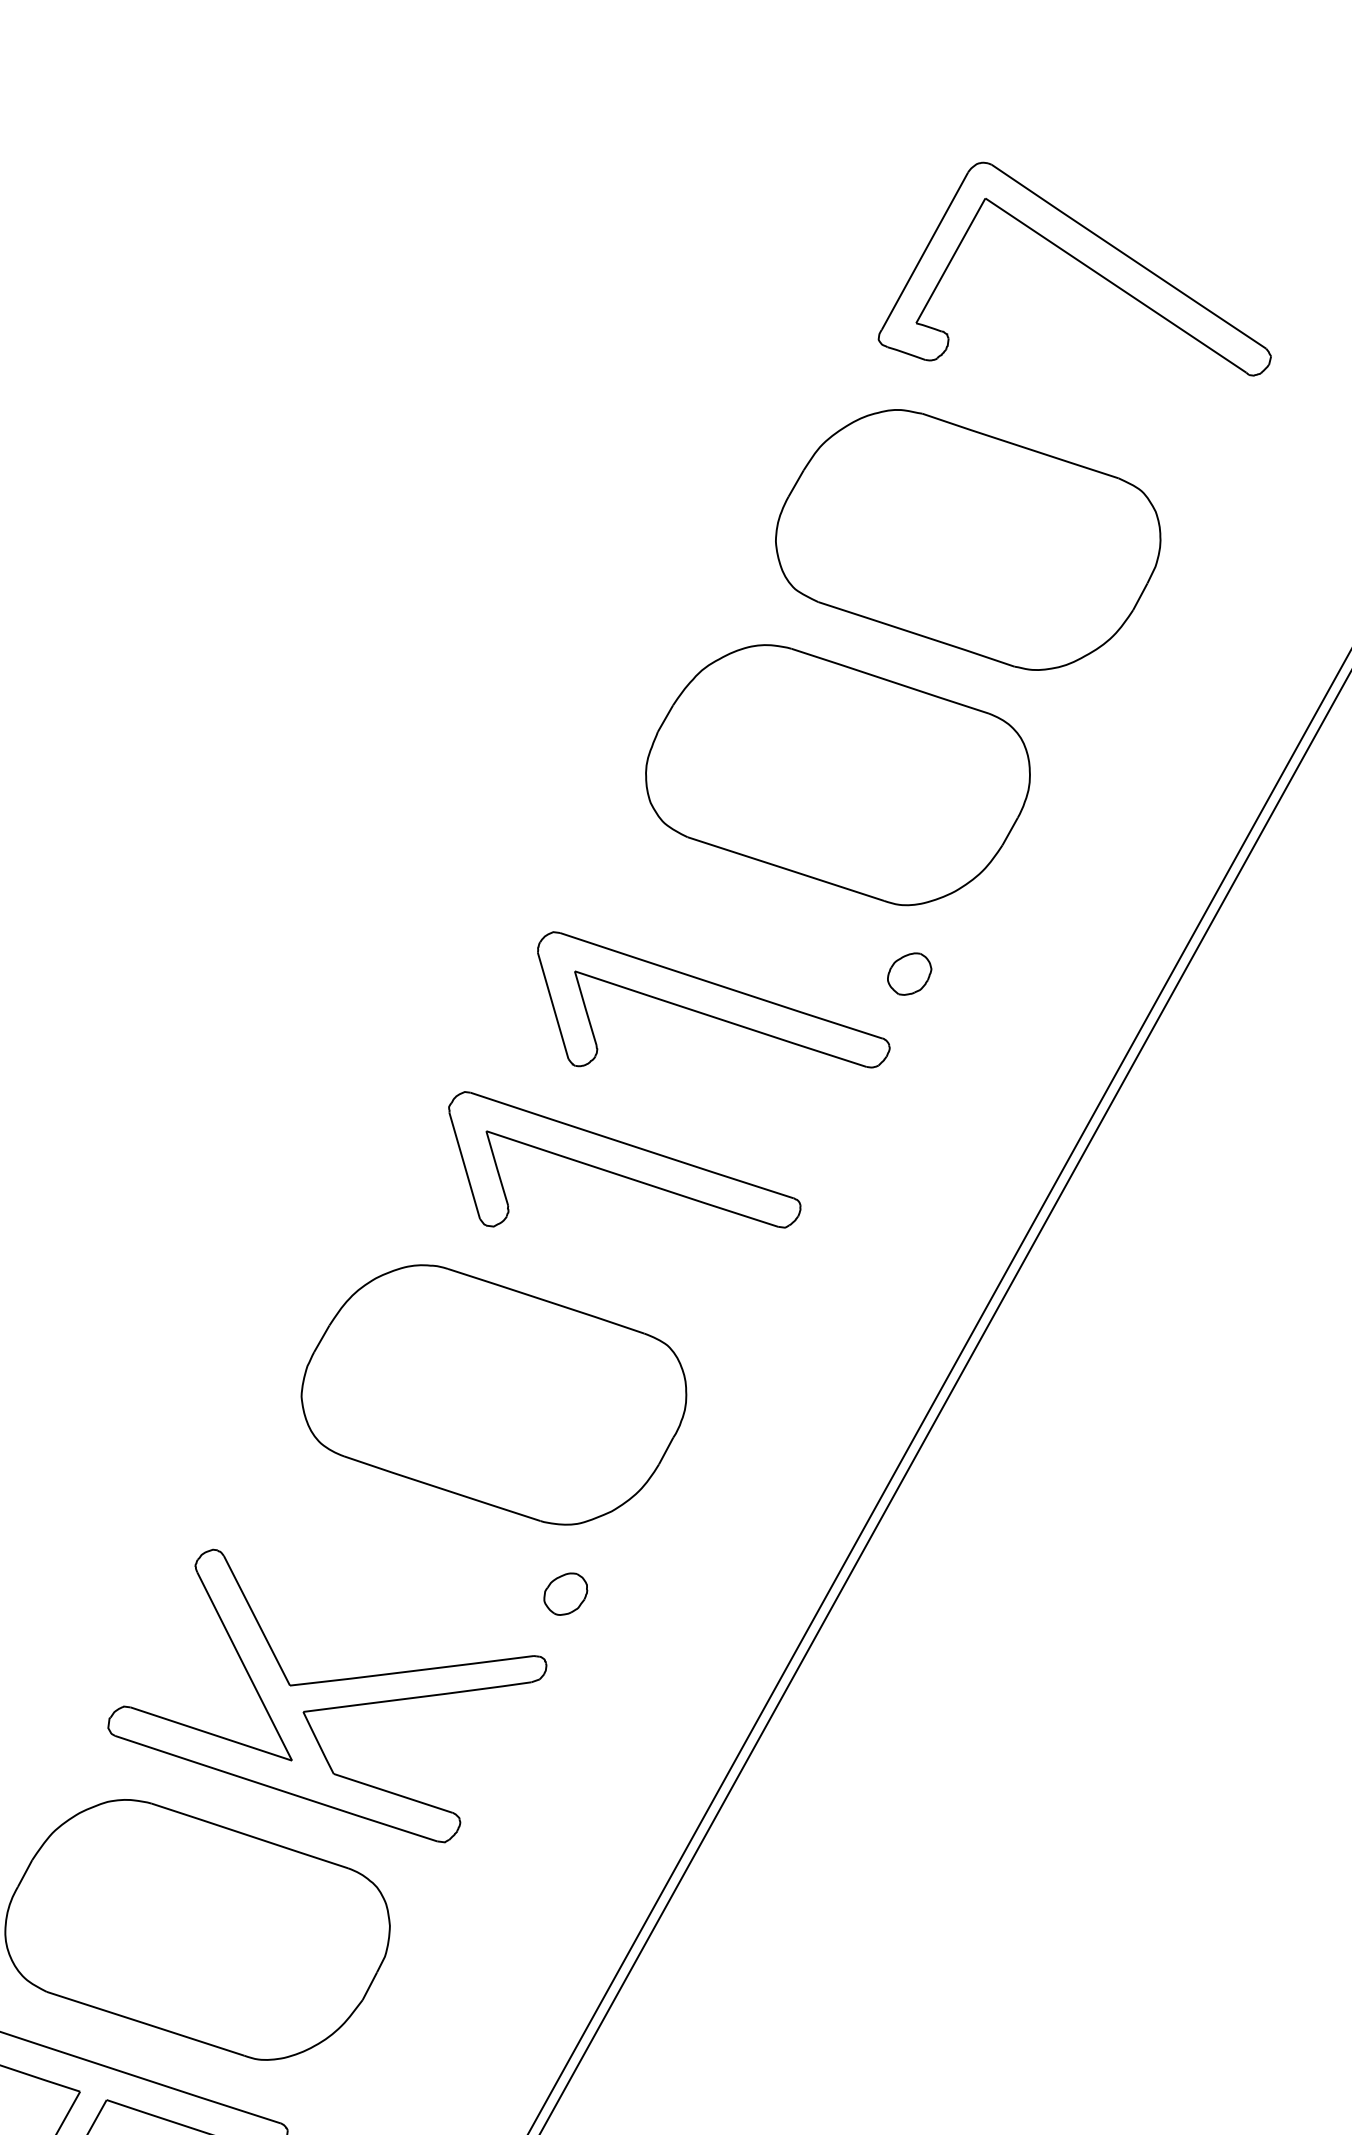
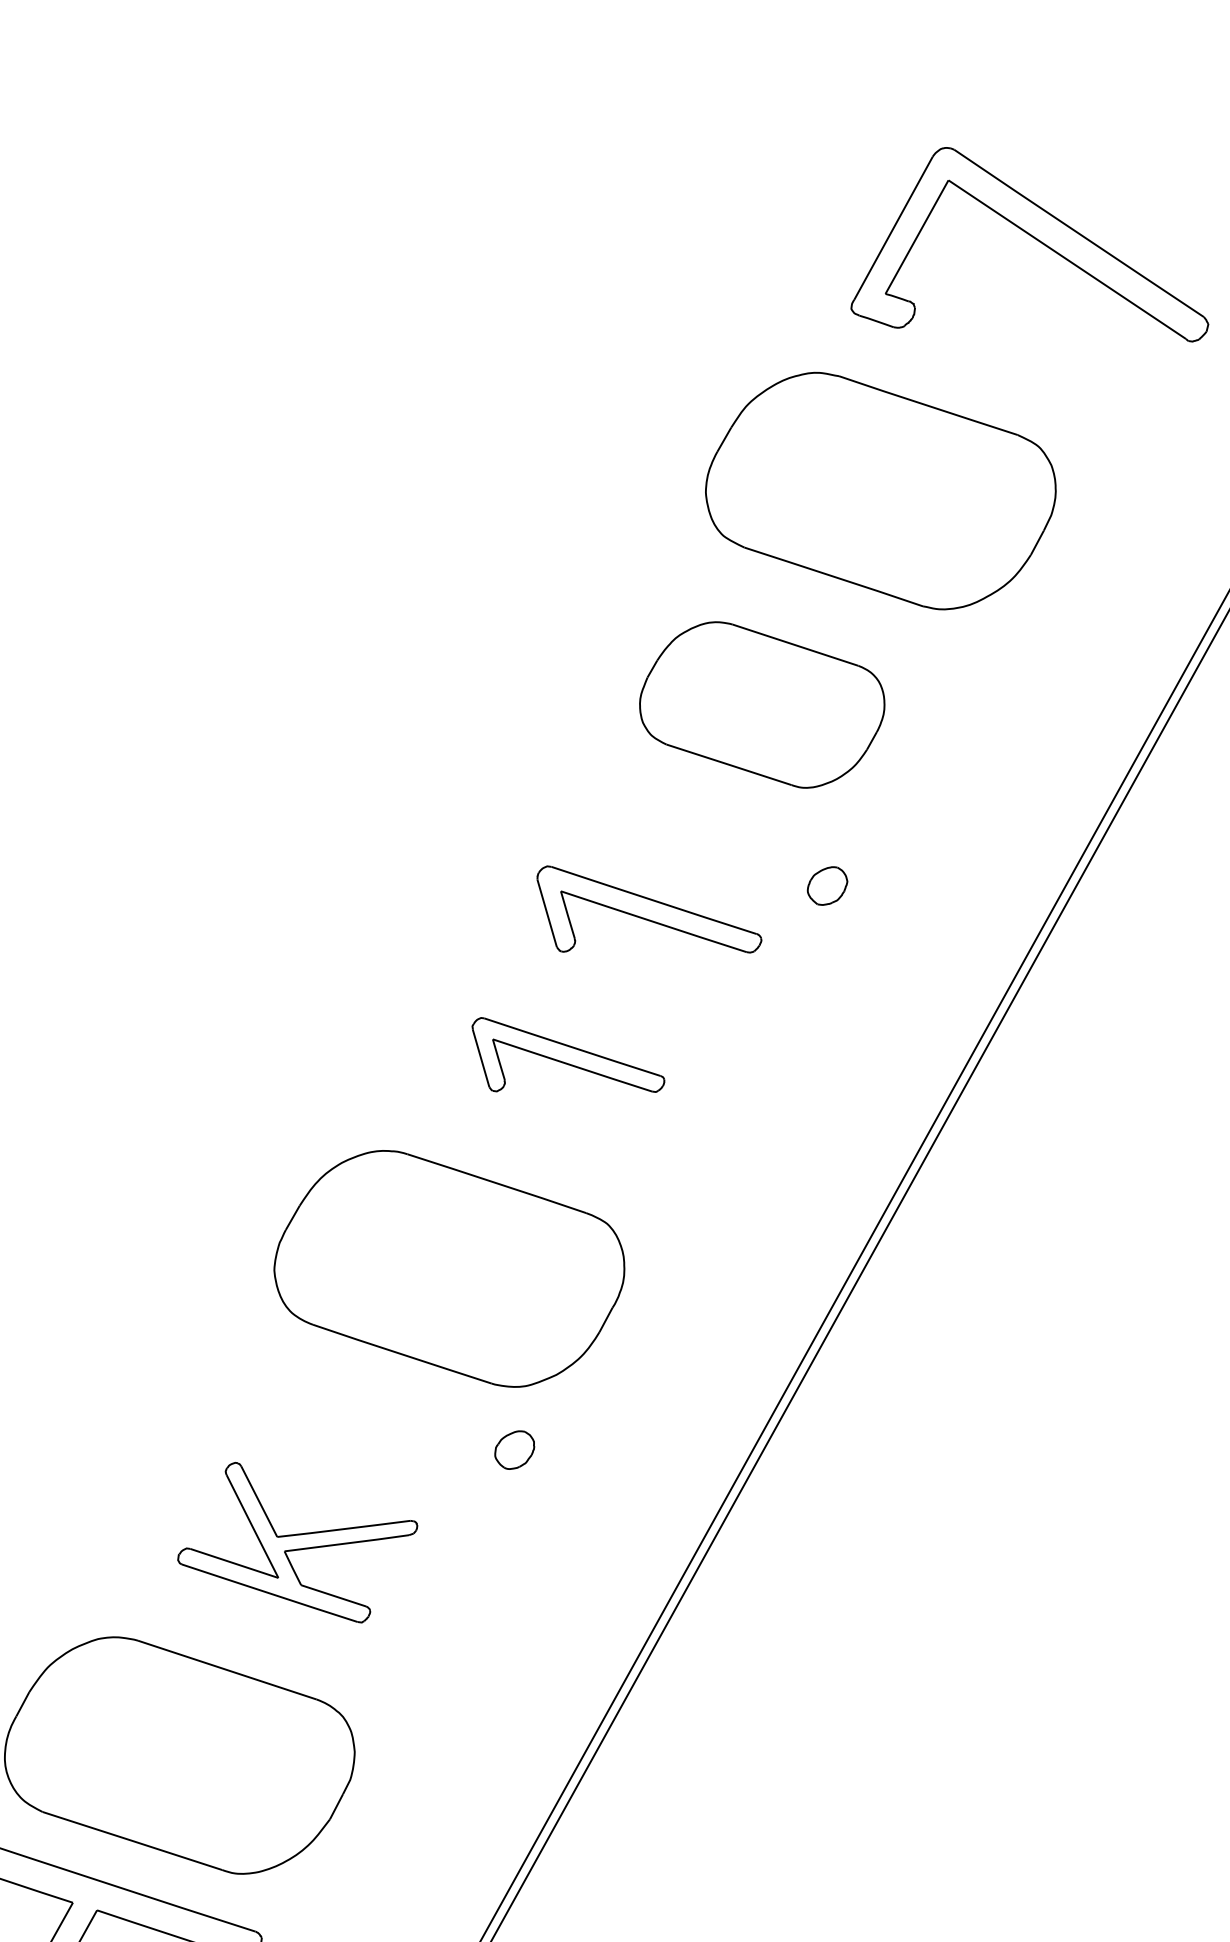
part: (1078, 262) -> (1033, 238), moved
part: (837, 774) -> (761, 704), size x0.7
part: (713, 999) -> (649, 909), size x0.7
part: (624, 1159) -> (568, 1054), size x0.6
part: (327, 1695) -> (297, 1542), size x0.6

